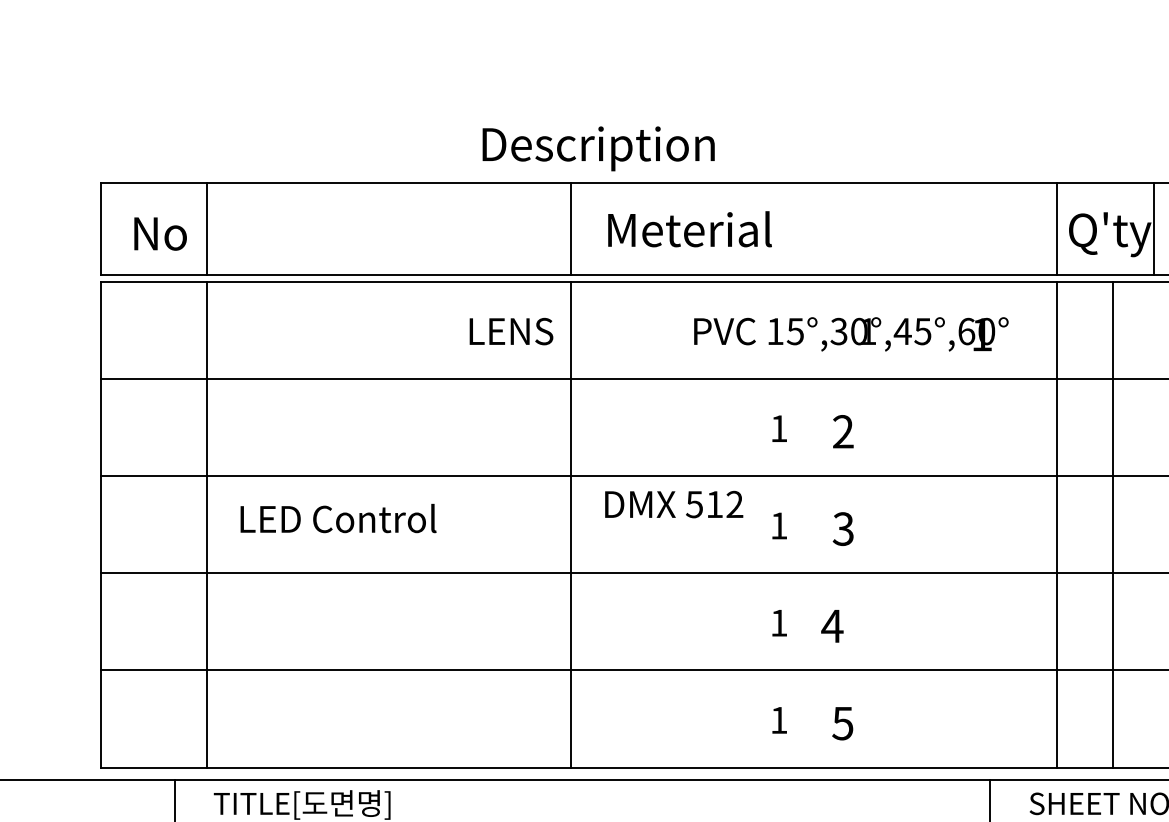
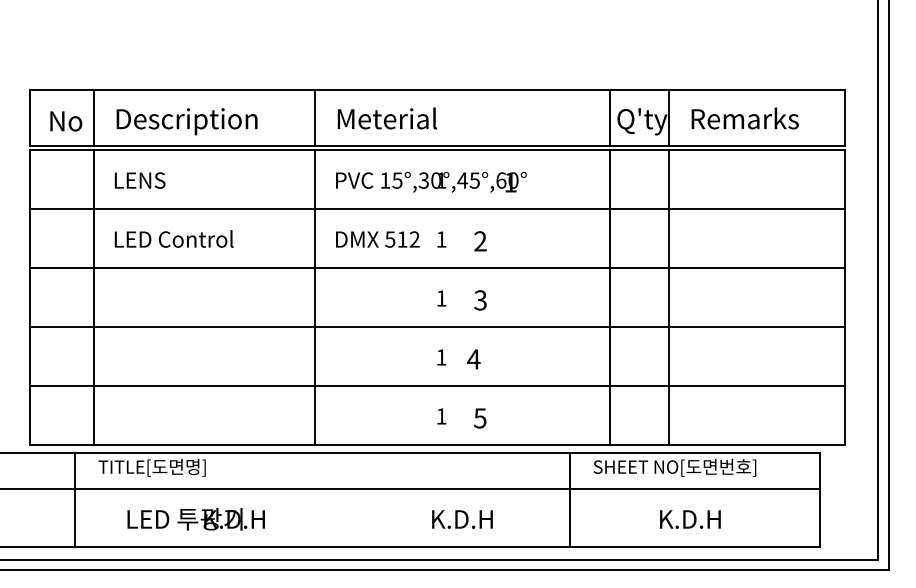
text: (597, 148) -> (186, 121), moved
text: (510, 331) -> (139, 180), moved
text: (851, 333) -> (431, 181), moved
text: (673, 504) -> (377, 239), moved
text: (337, 517) -> (173, 238), moved
line: (1113, 524) -> (669, 297), moved

